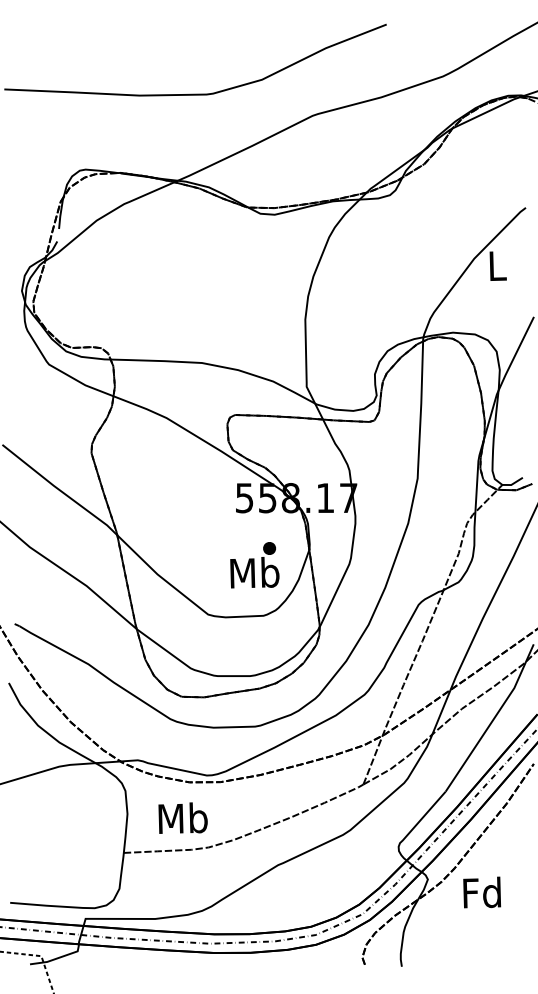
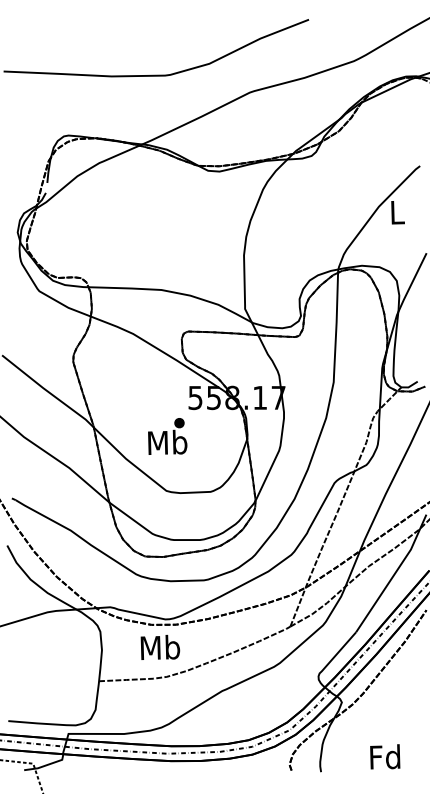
text: (254, 565) -> (167, 436), moved
text: (183, 816) -> (160, 646), moved
text: (482, 892) -> (385, 756), moved

